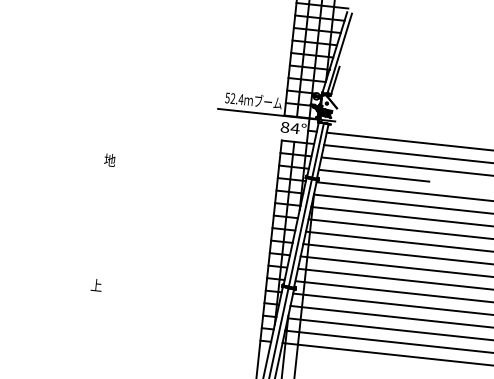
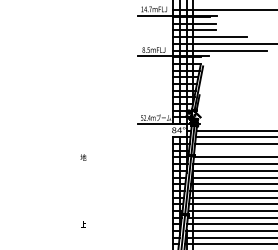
line: (373, 175) -> (223, 150), removed

